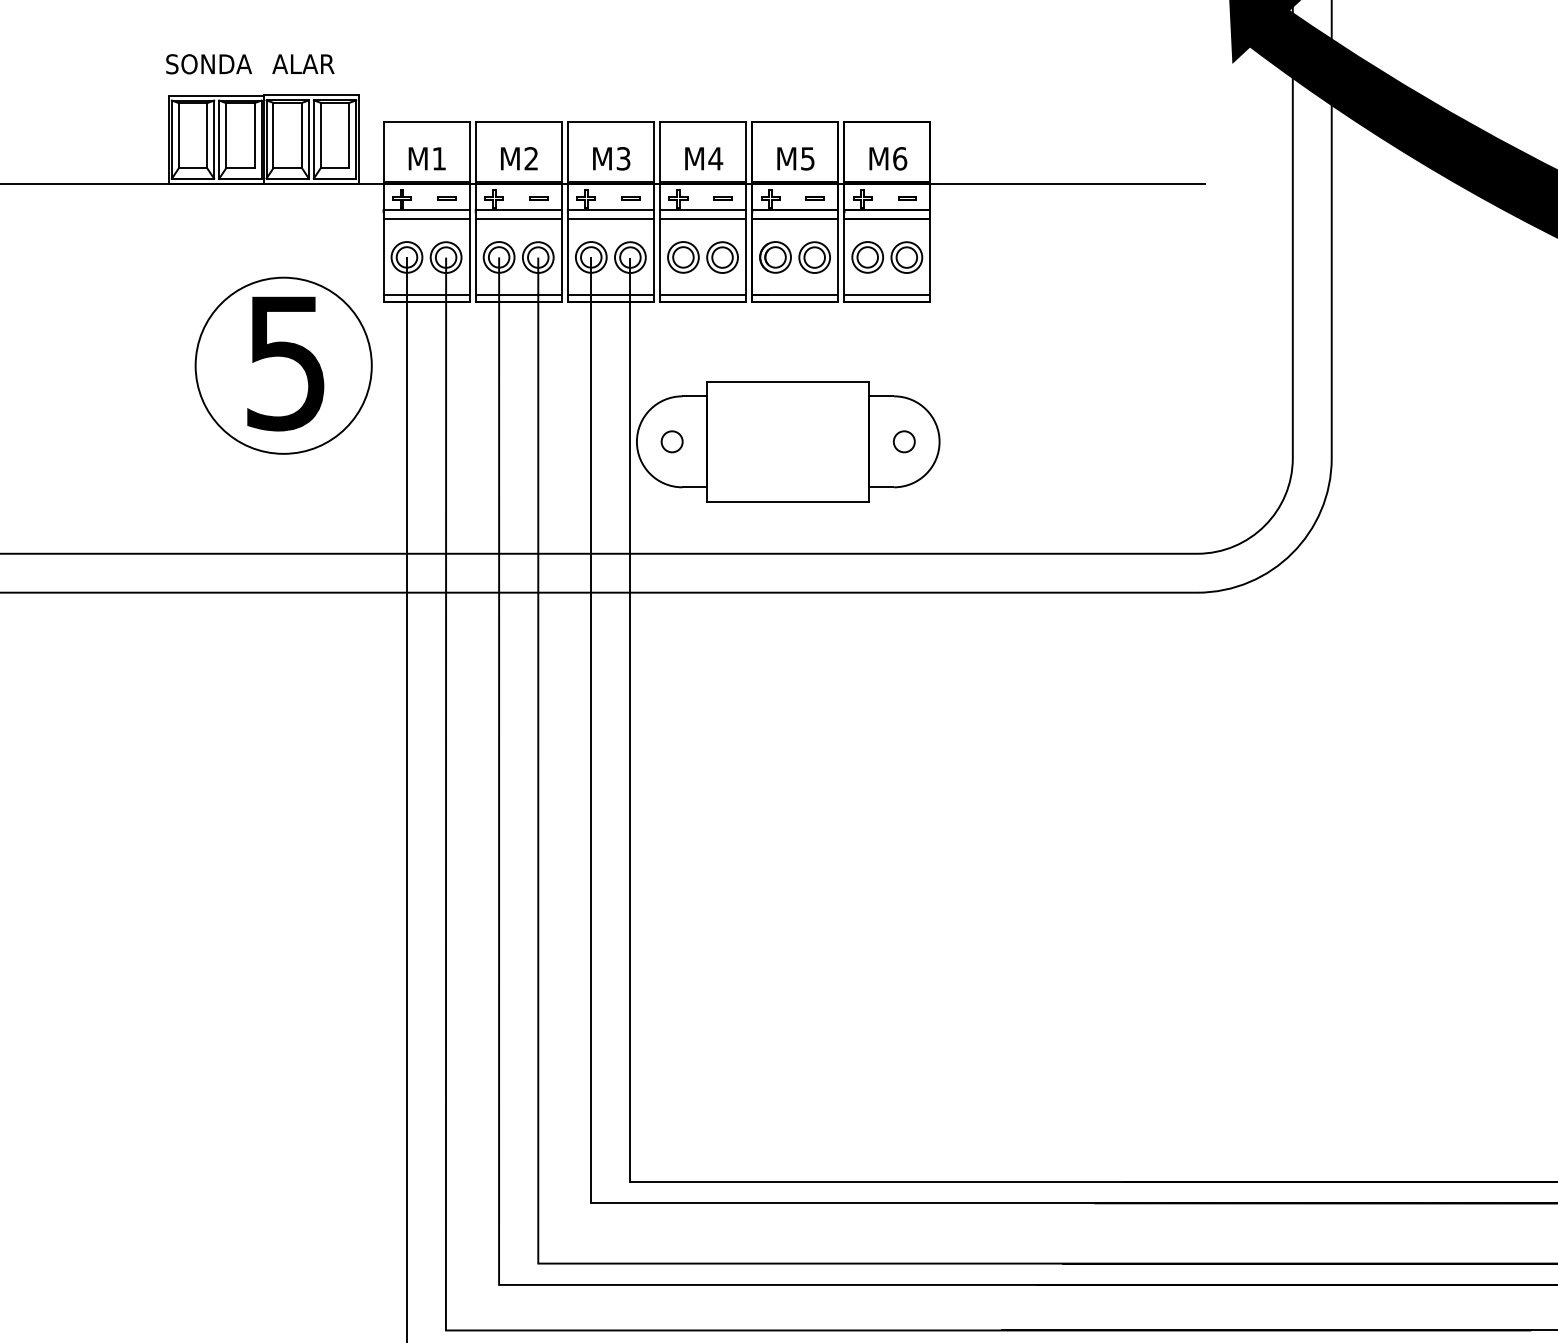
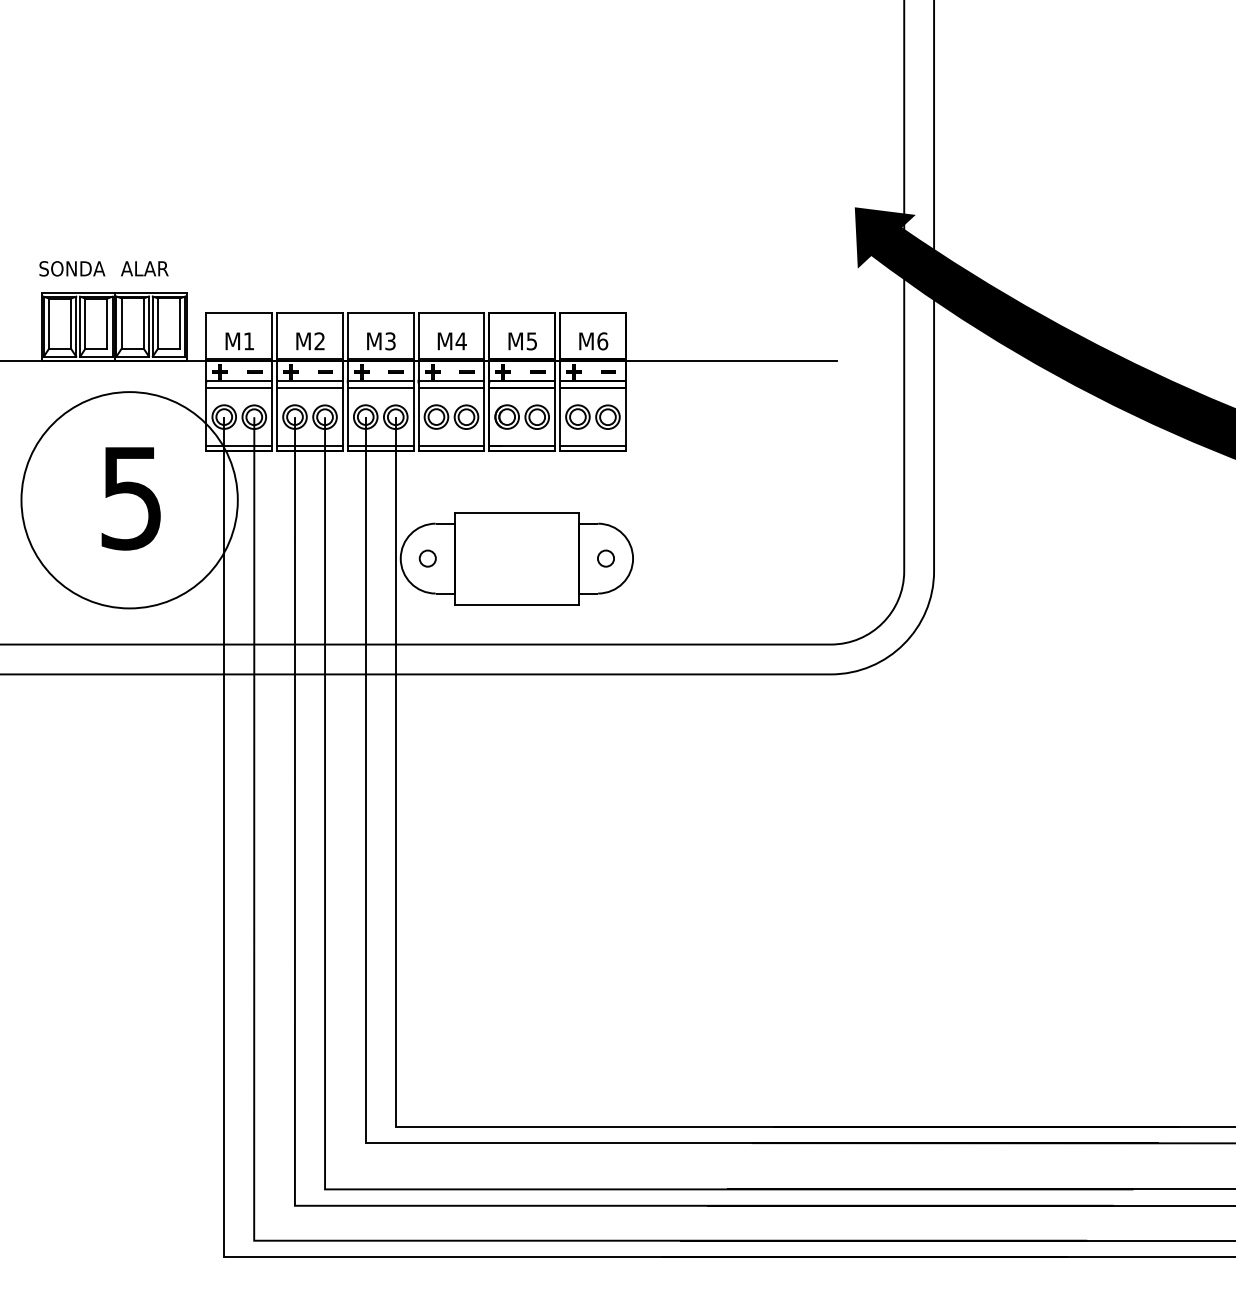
circle: (283, 364) -> (129, 499), size x1.6

